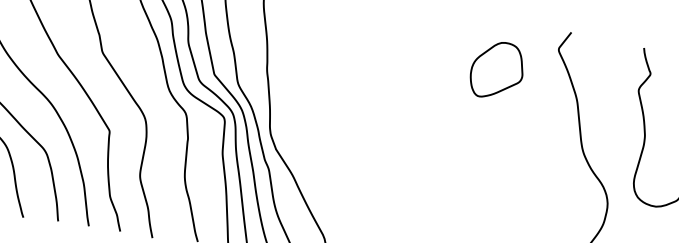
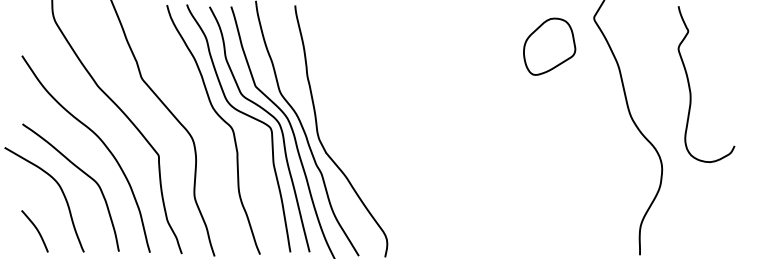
part: (497, 70) -> (549, 46), moved

